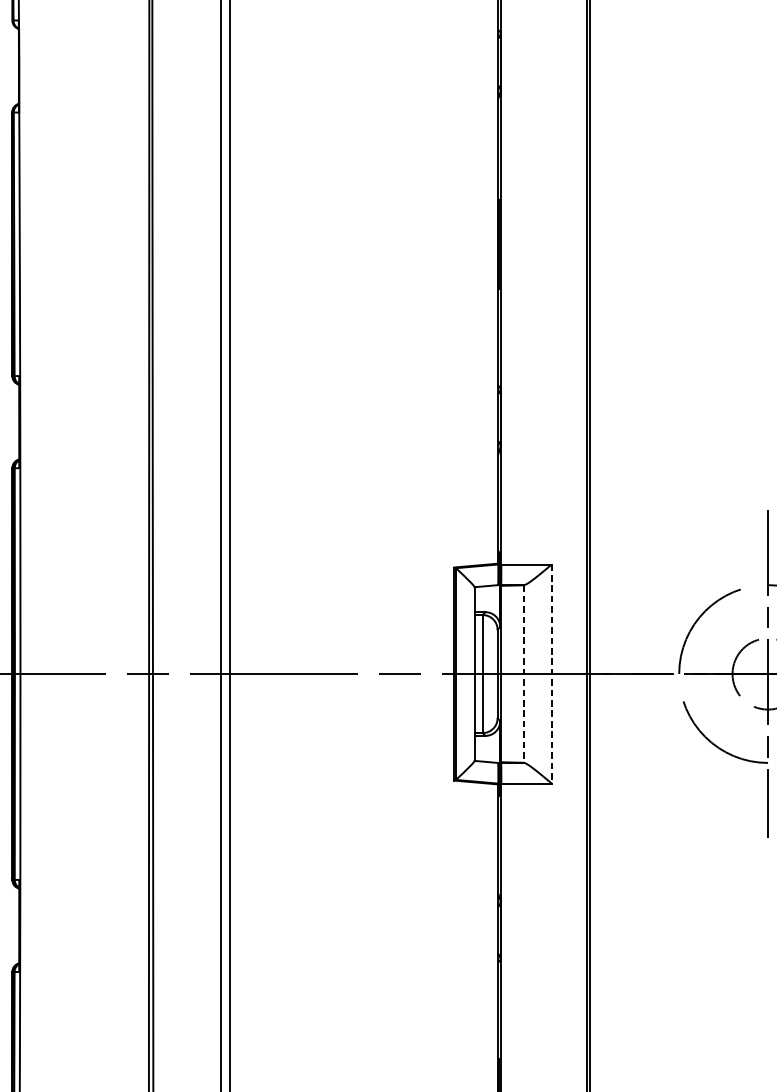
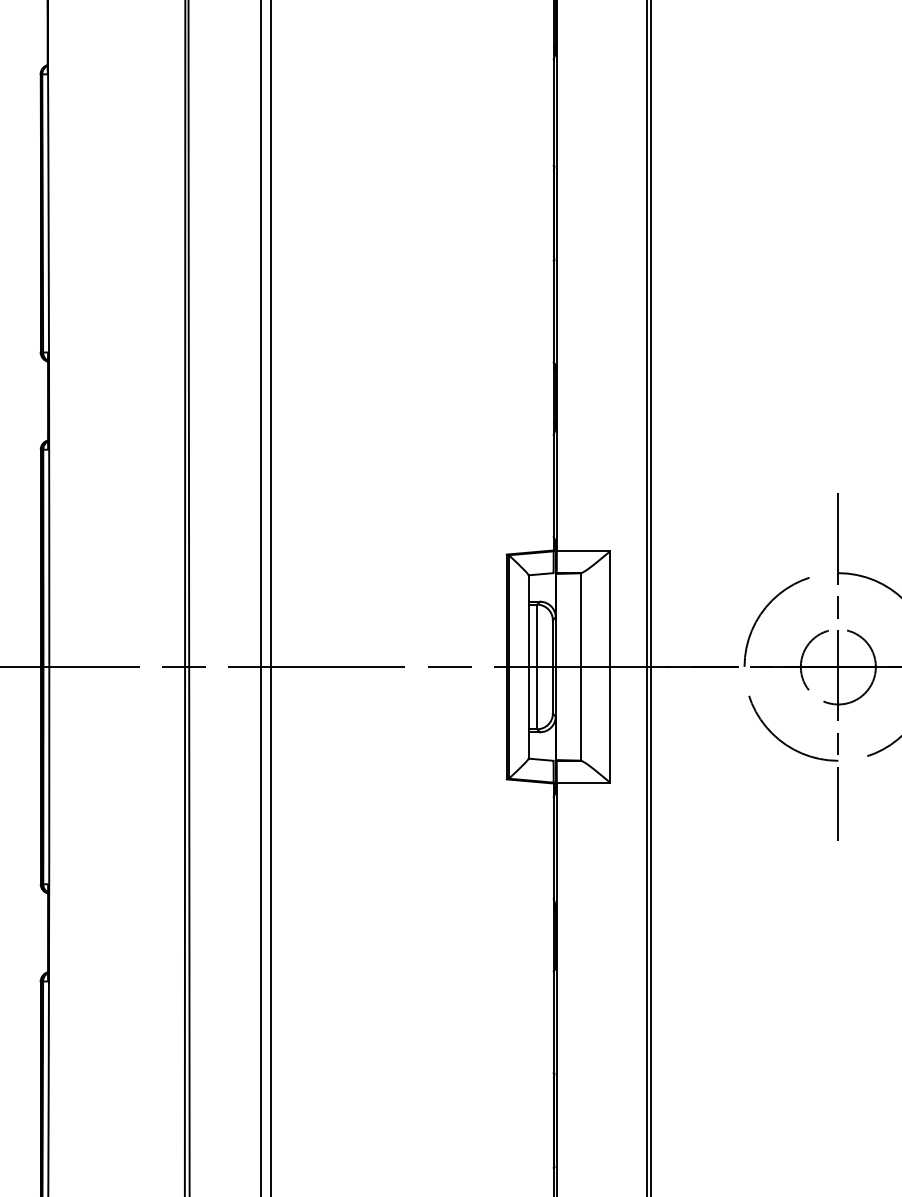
line: (523, 673) -> (580, 666), dashed -> solid
line: (552, 673) -> (610, 666), dashed -> solid

